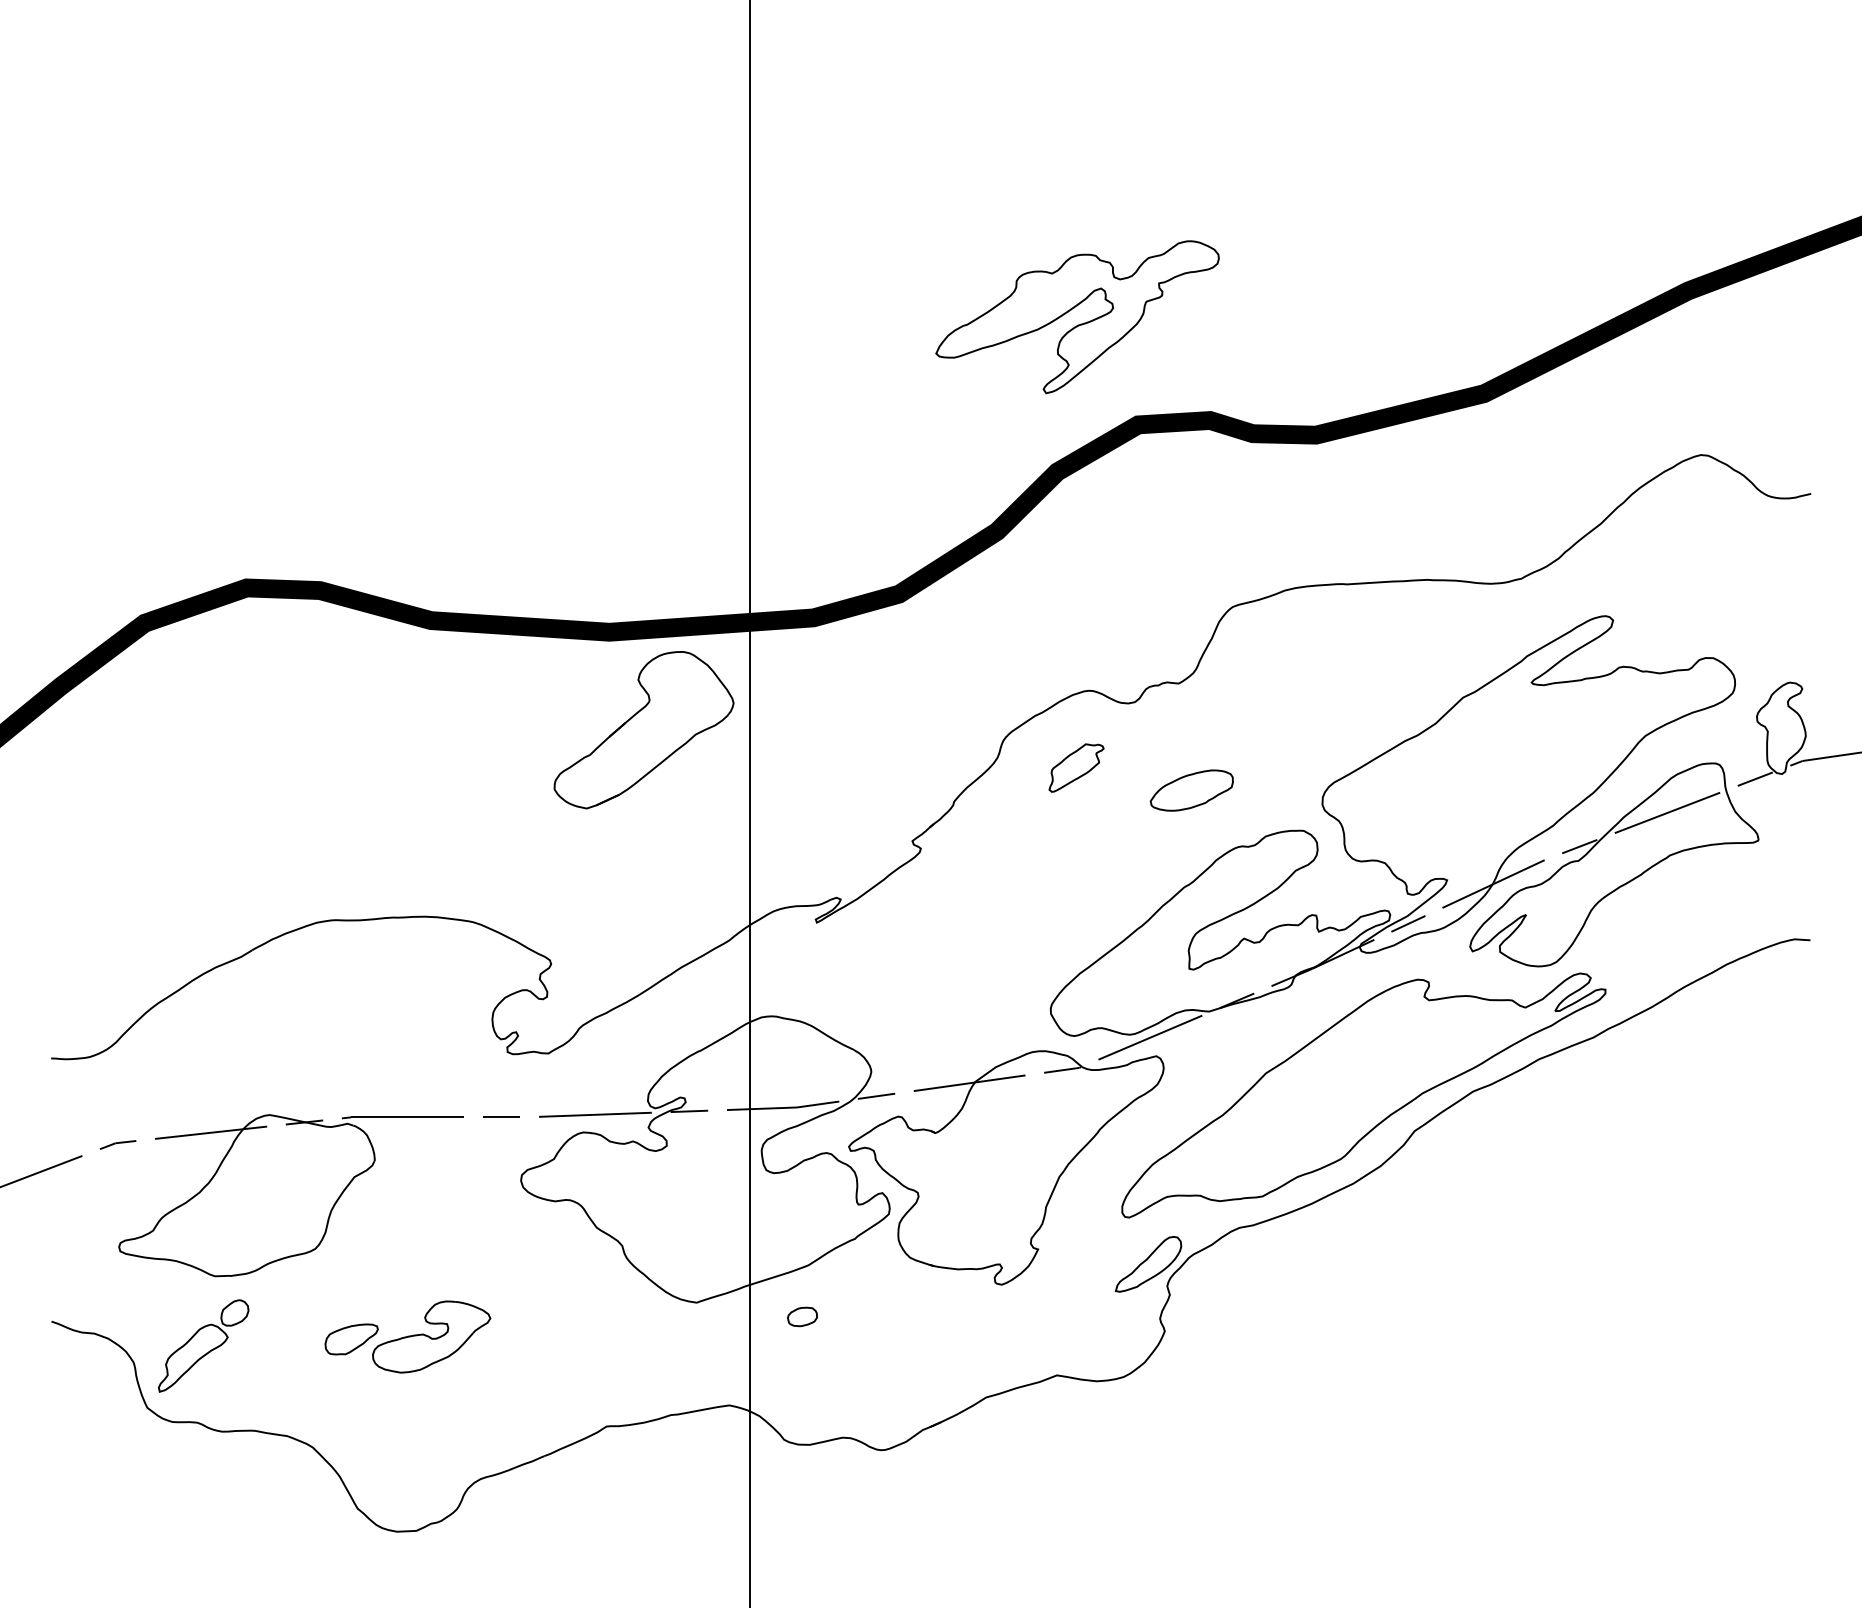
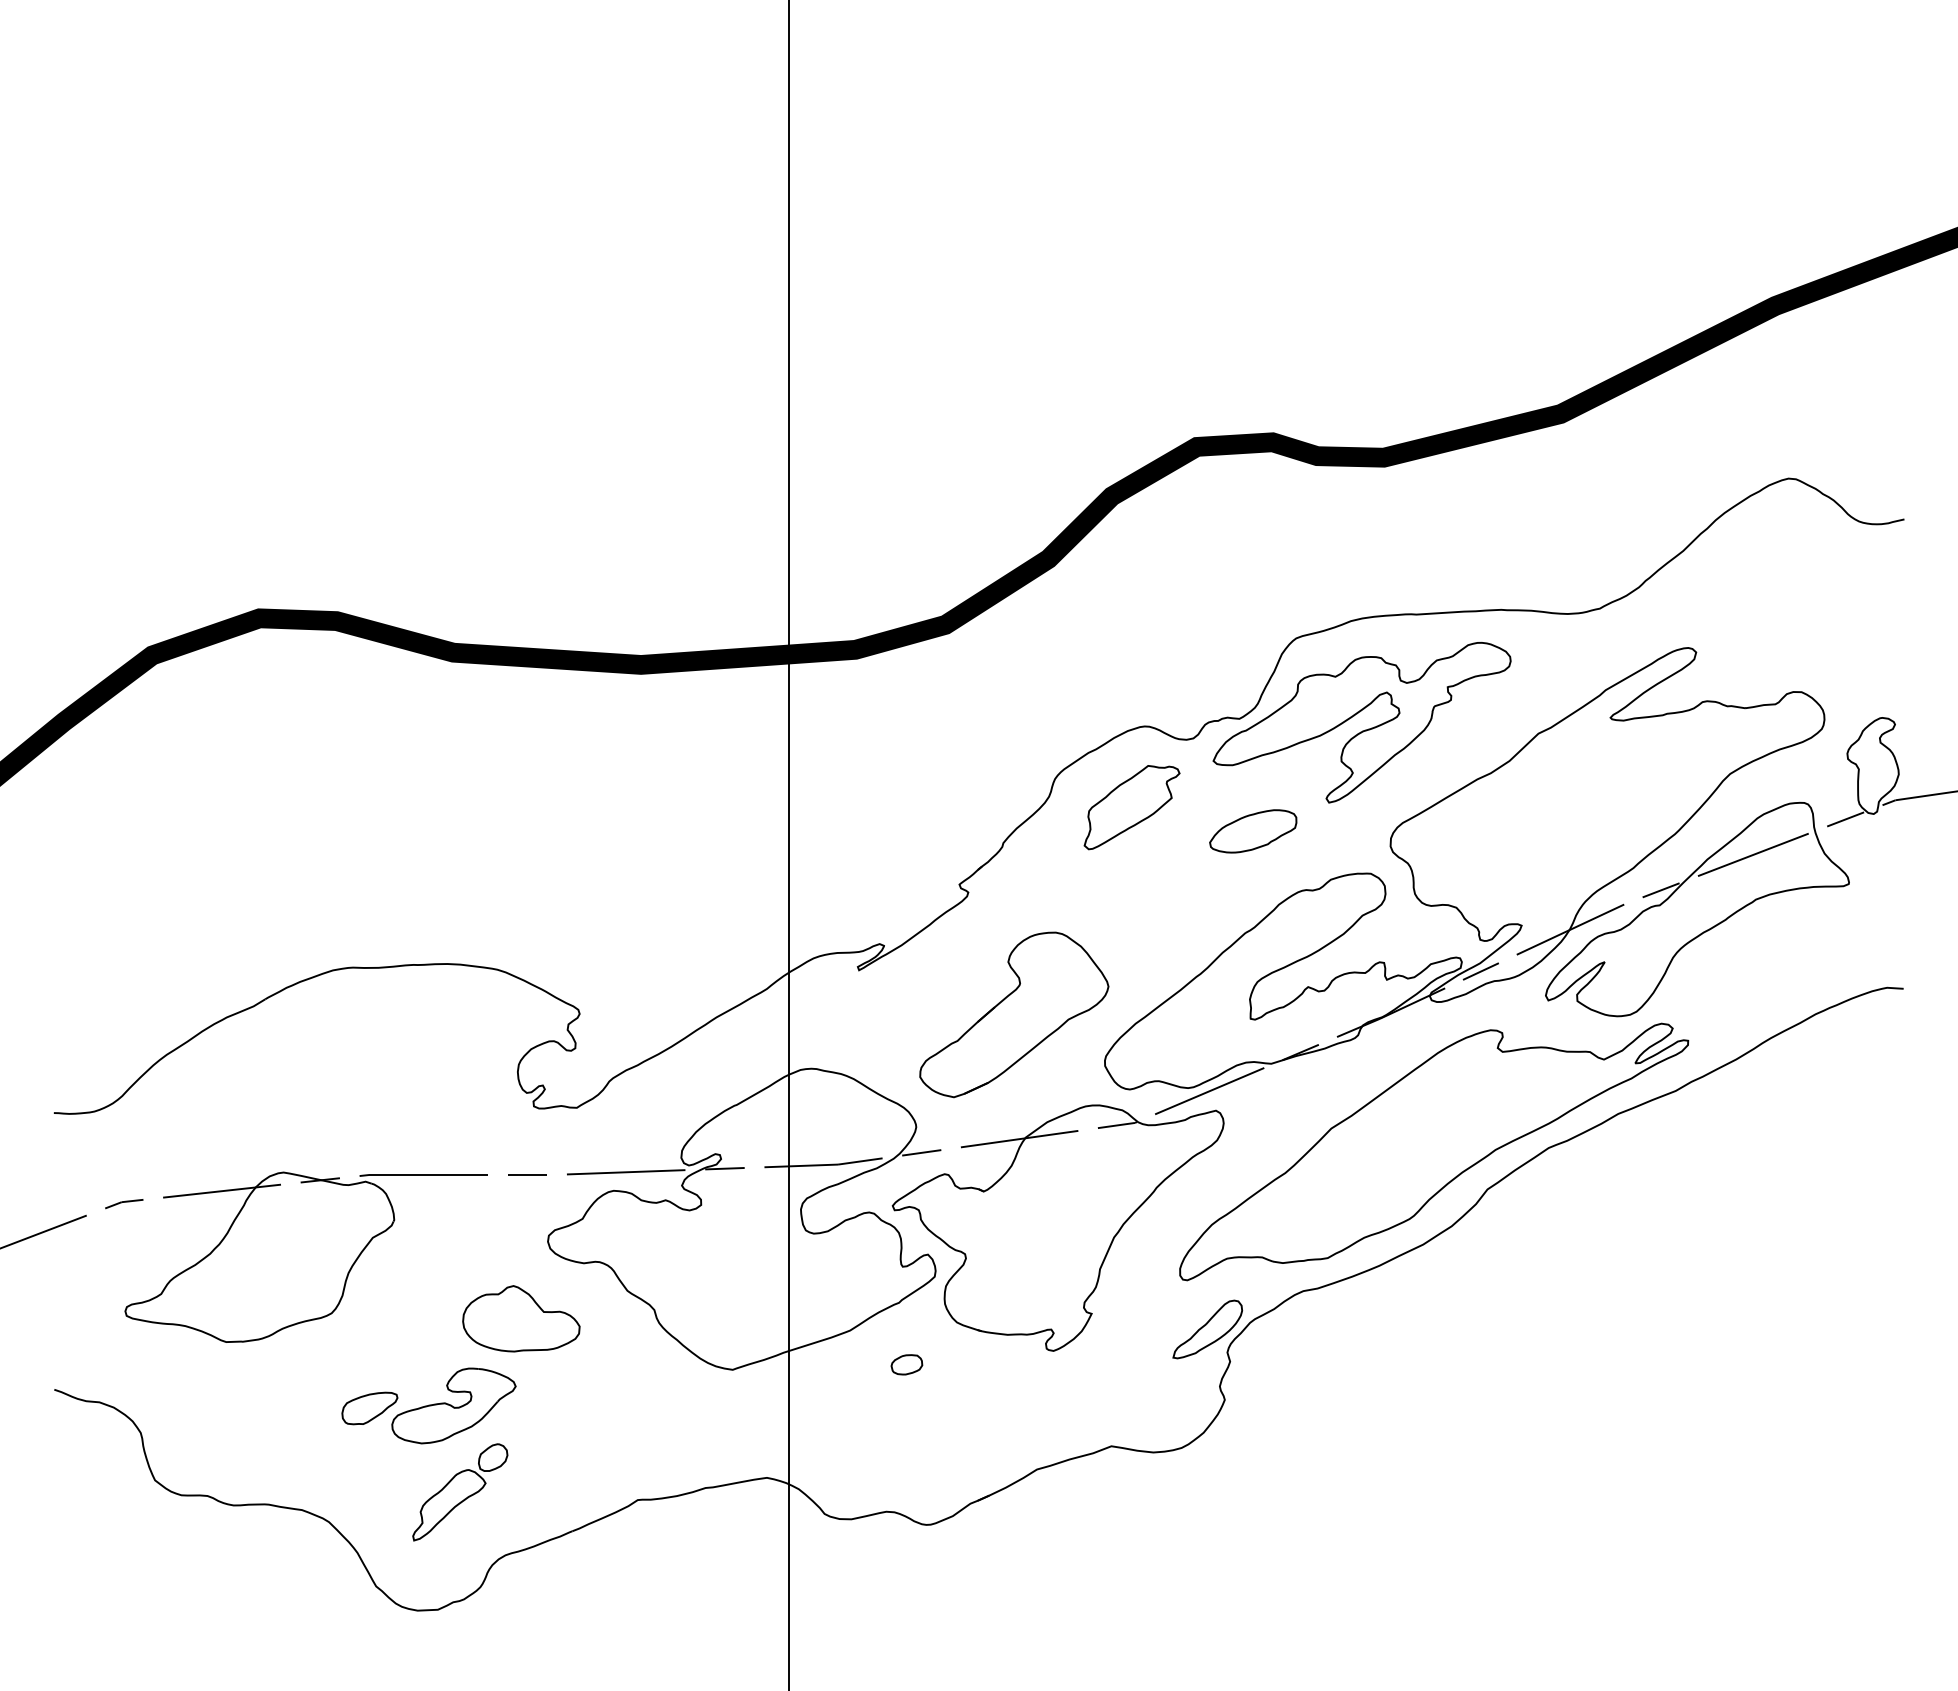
part: (1080, 323) -> (1365, 729), moved
part: (644, 729) -> (1014, 1014), moved
part: (1076, 767) -> (1131, 807), size x1.67
part: (495, 1253) -> (521, 1318), added
part: (802, 1316) -> (906, 1364), moved
part: (203, 1346) -> (460, 1492), moved

